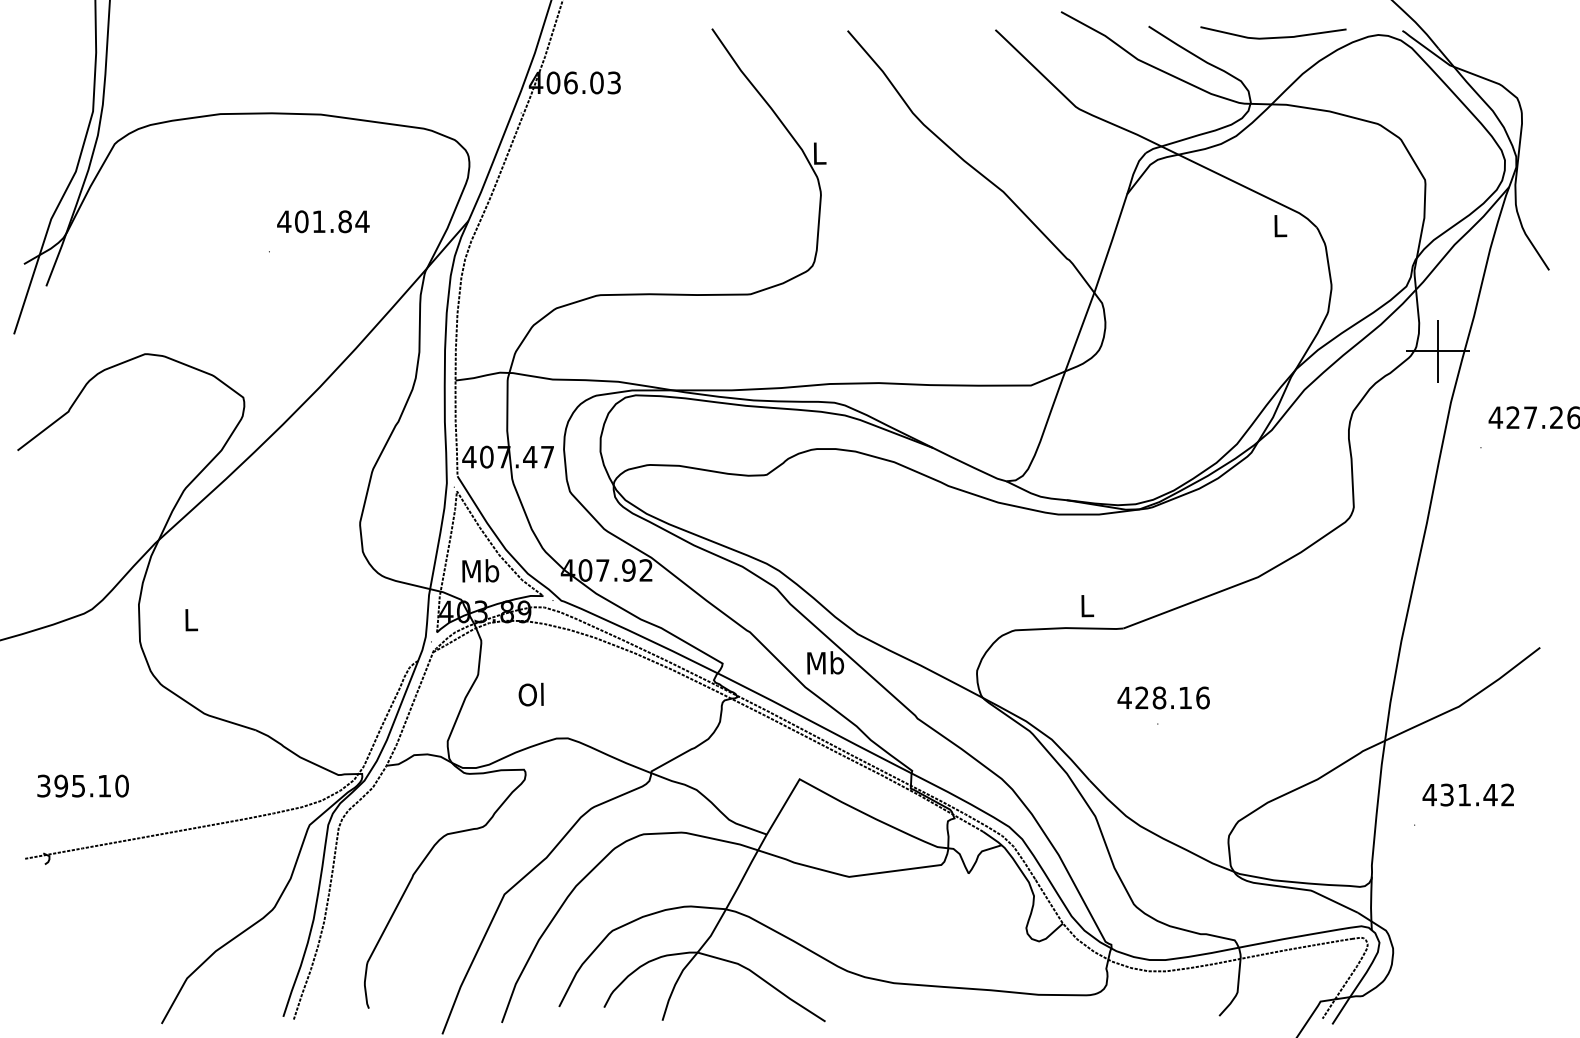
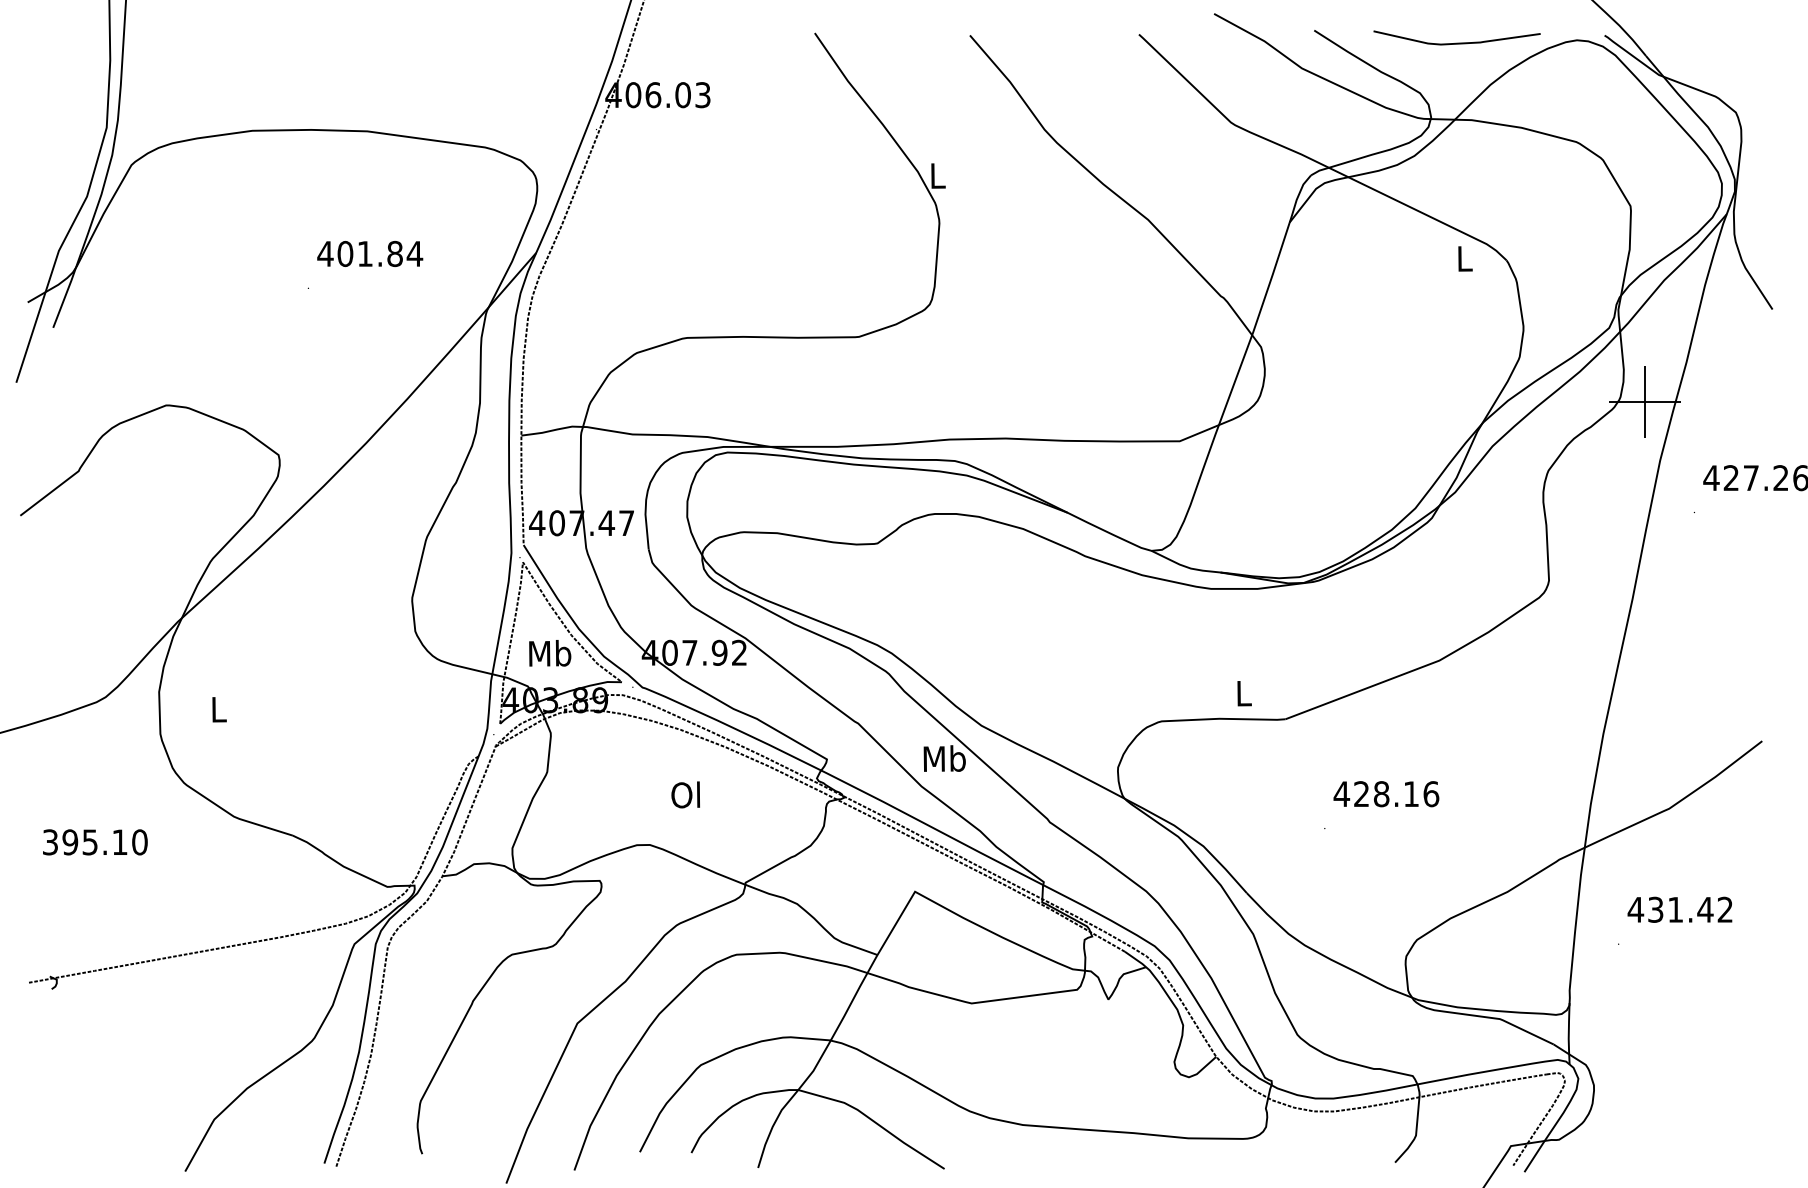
text: (530, 694) -> (684, 794), moved
text: (1163, 697) -> (1386, 793), moved
text: (82, 785) -> (94, 841), moved

